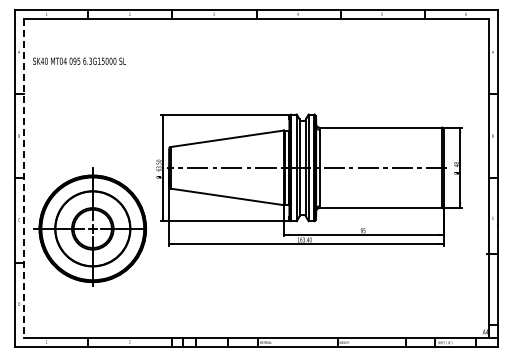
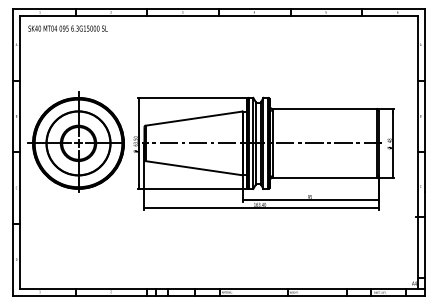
text: (79, 60) -> (68, 27), moved
line: (23, 178) -> (20, 152), dashed -> solid
part: (90, 226) -> (76, 141), moved

